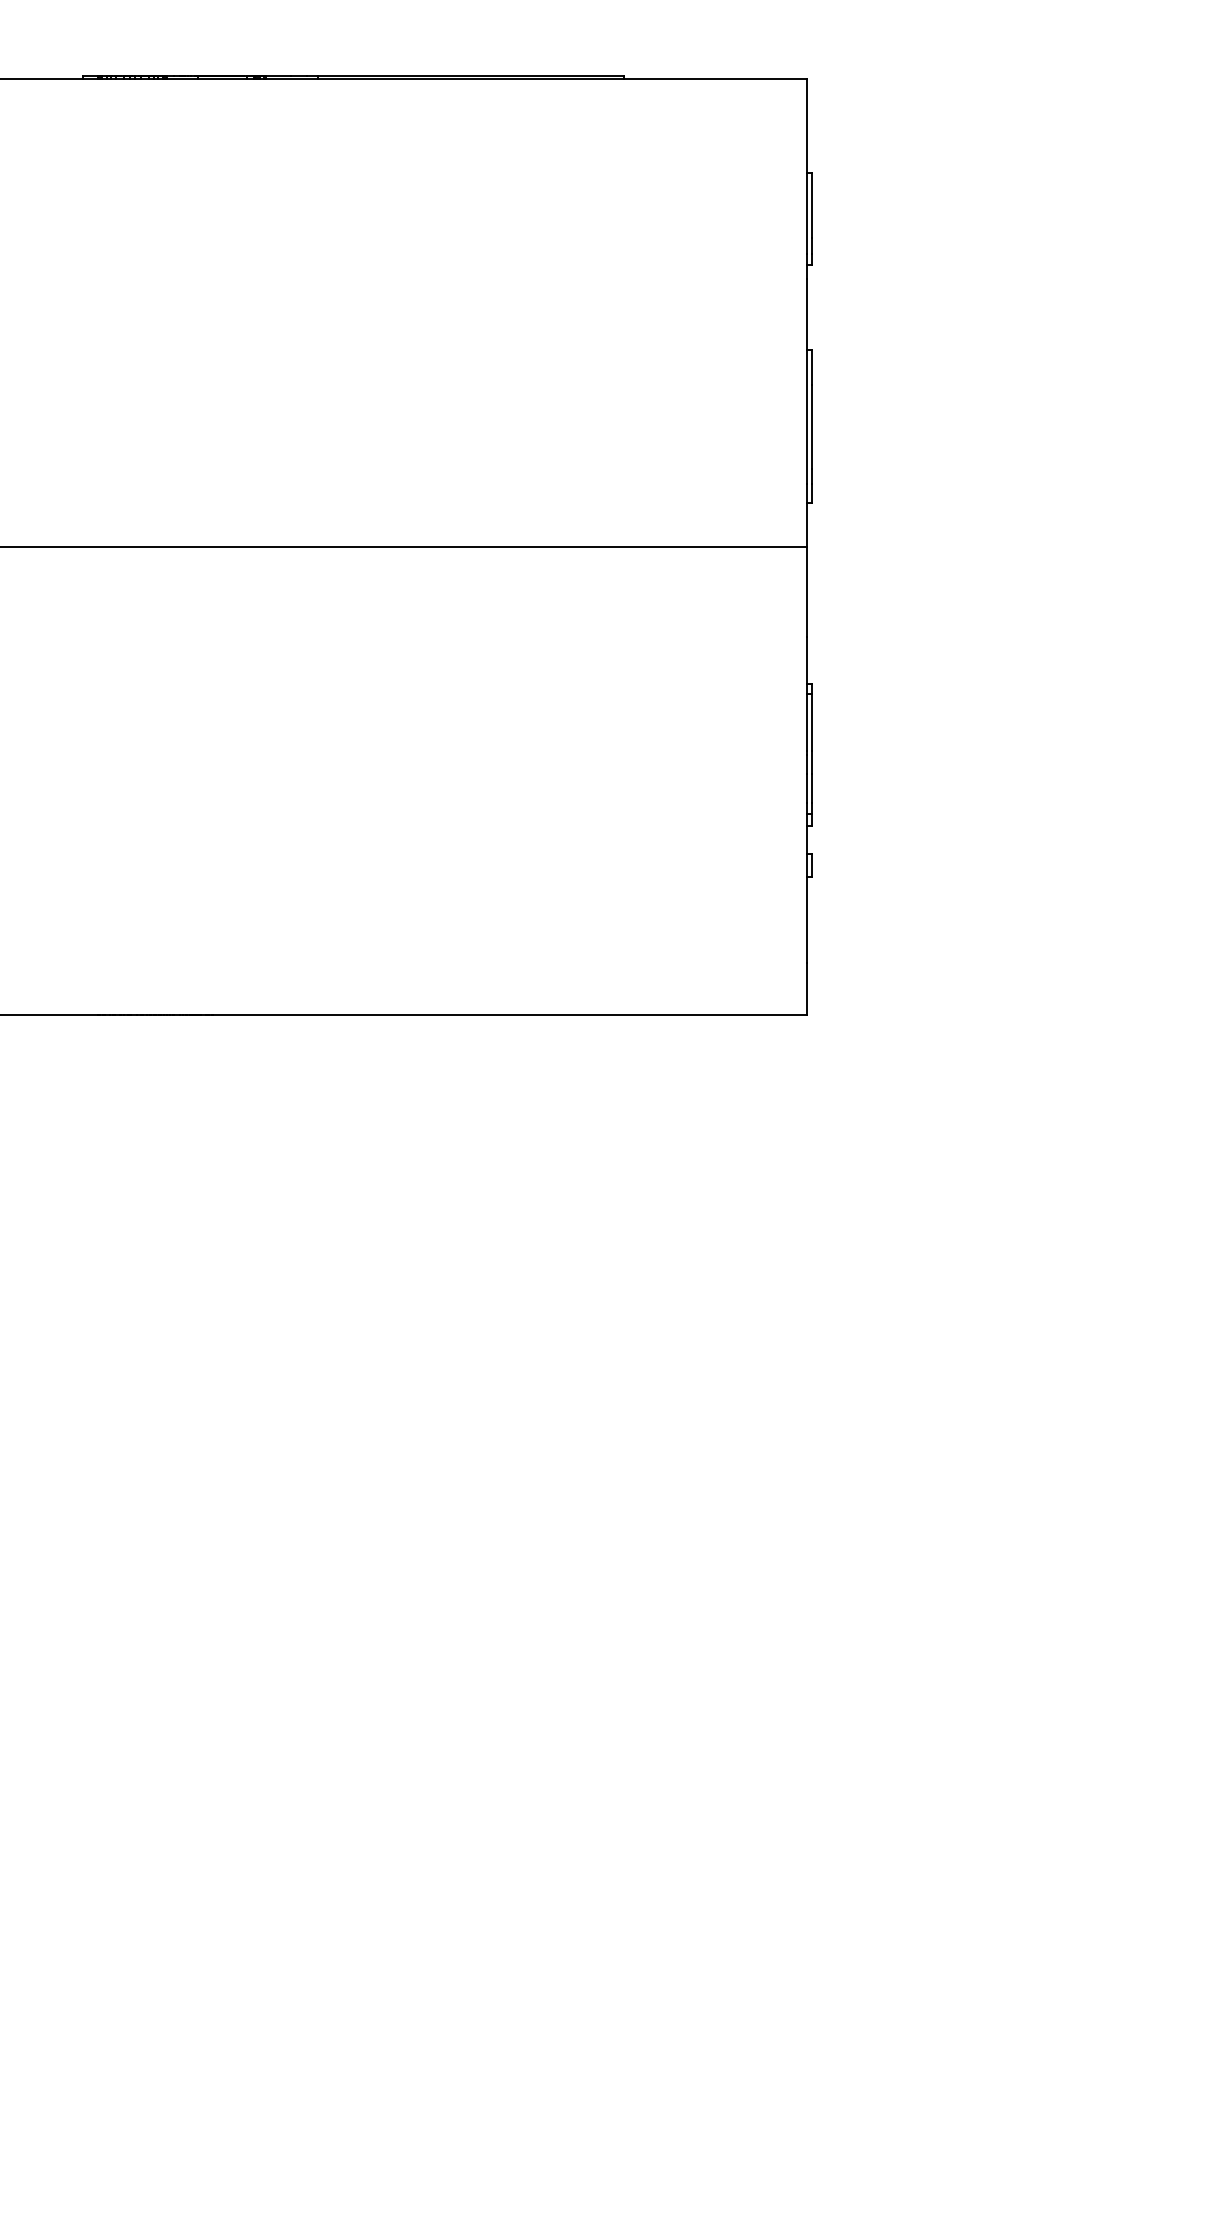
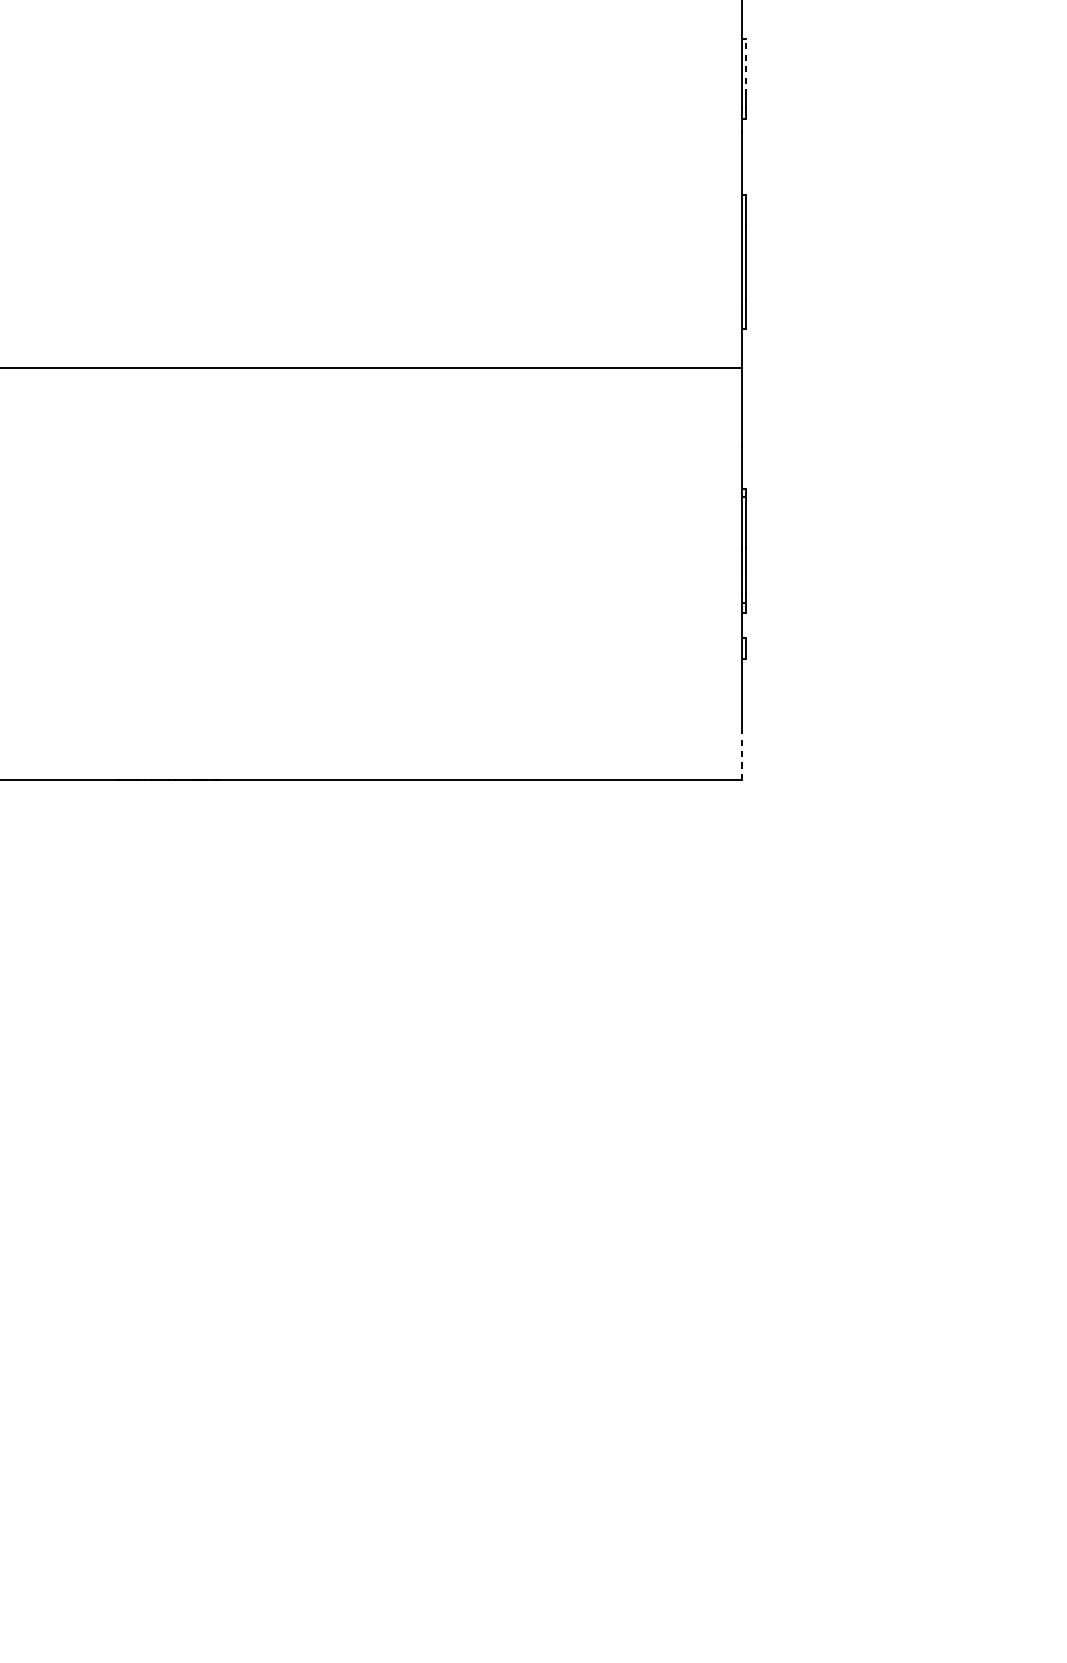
line: (811, 204) -> (745, 66), solid -> dashed
line: (807, 988) -> (741, 756), solid -> dashed

